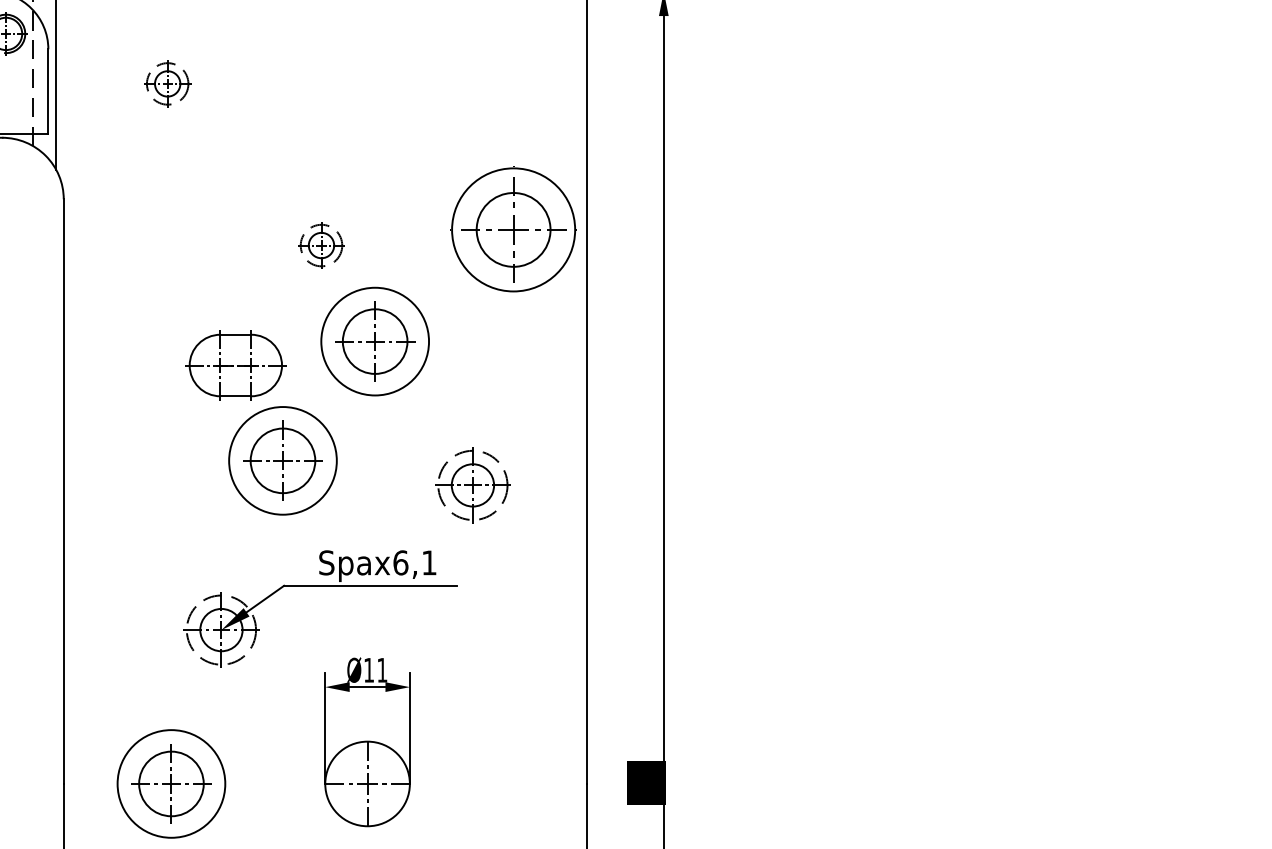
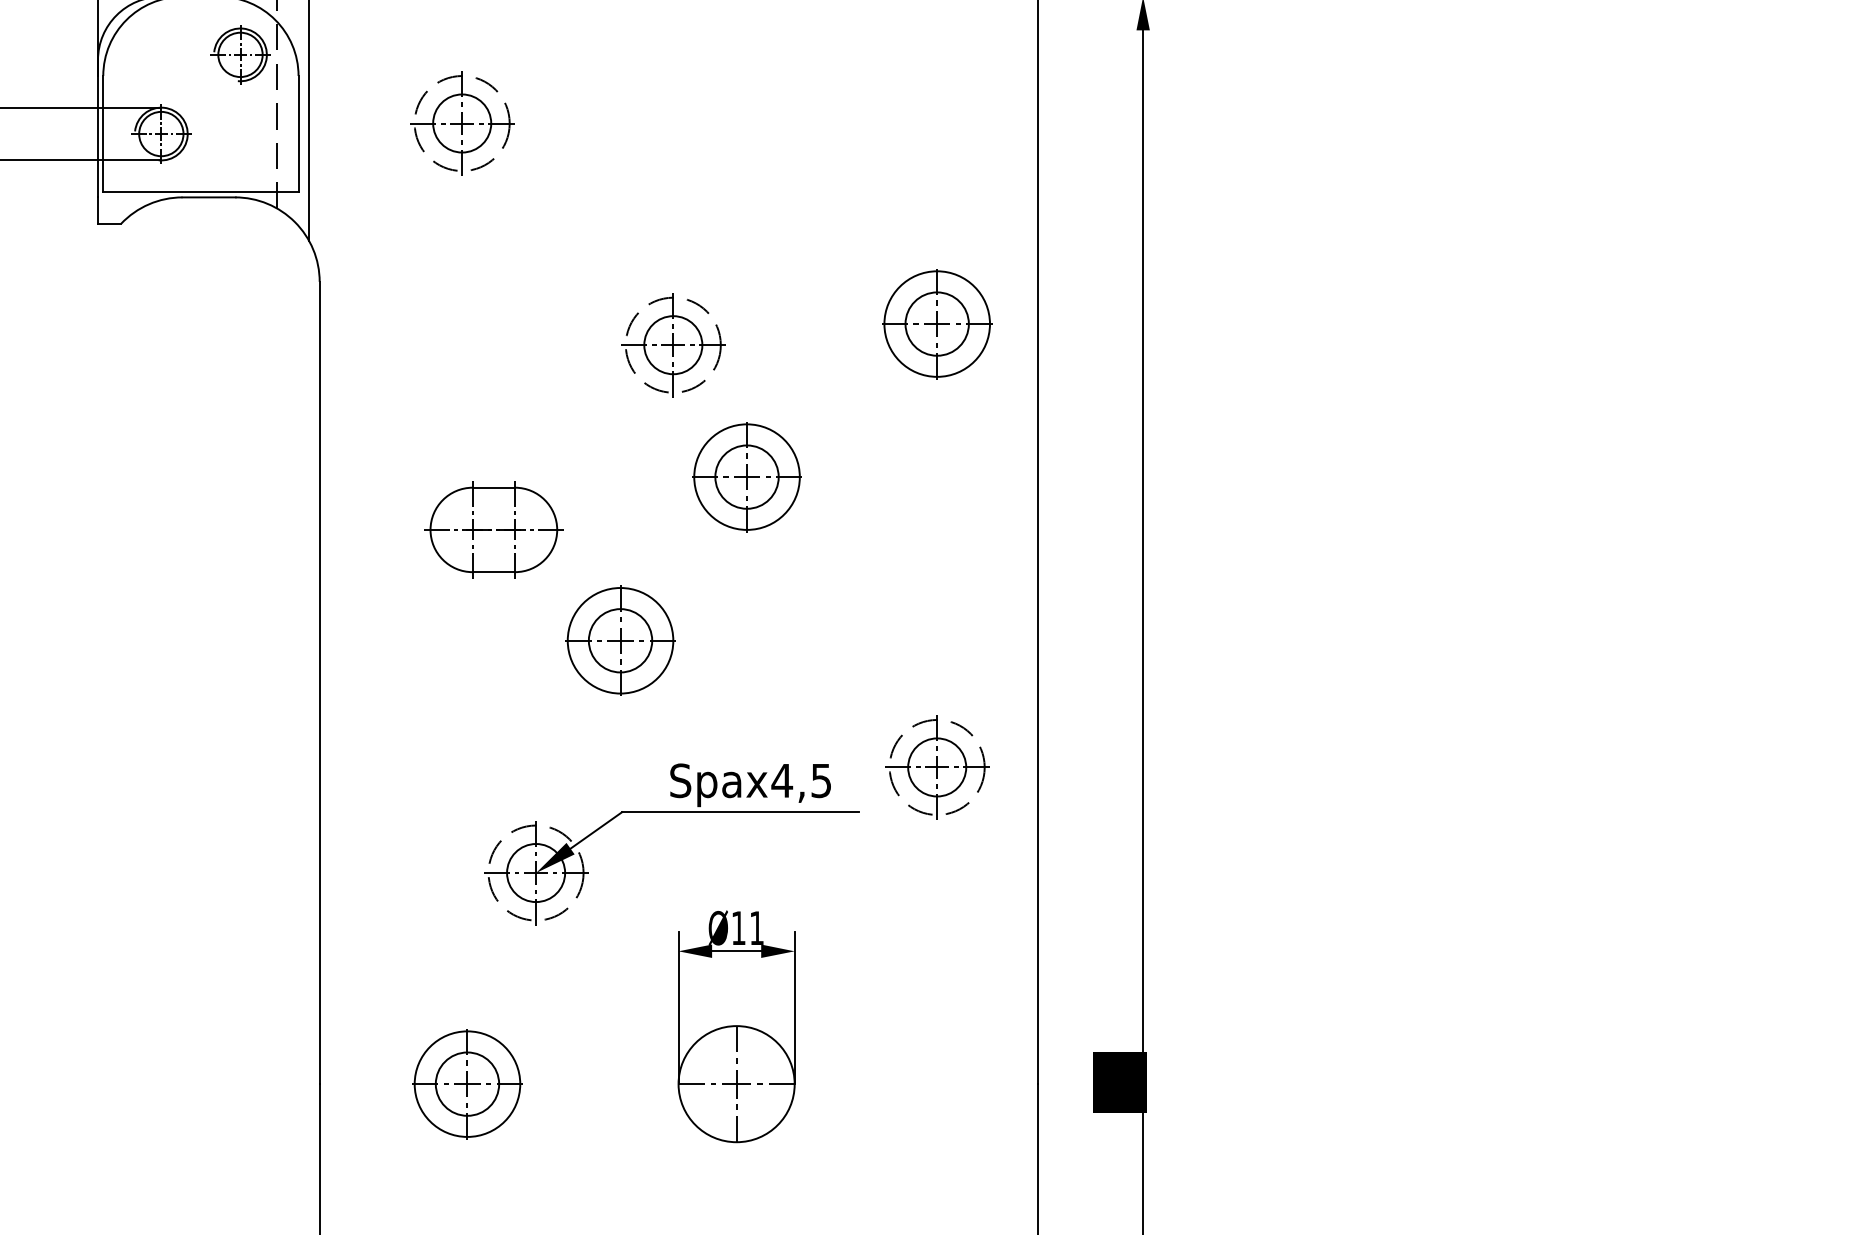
part: (167, 83) -> (462, 123), size x1.67
part: (513, 230) -> (937, 324), size x0.62
part: (321, 245) -> (673, 345), size x1.67
circle: (374, 341) -> (746, 476), size x0.71
circle: (374, 341) -> (746, 476), size x0.71
part: (235, 365) -> (493, 529), moved
circle: (282, 460) -> (620, 640), size x0.71
circle: (282, 460) -> (620, 640), size x0.71
part: (473, 485) -> (937, 767), moved
text: (414, 562) -> (800, 780), Spax6,1 -> Spax4,5
circle: (171, 783) -> (467, 1083), size x0.71
circle: (171, 783) -> (467, 1083), size x0.71

